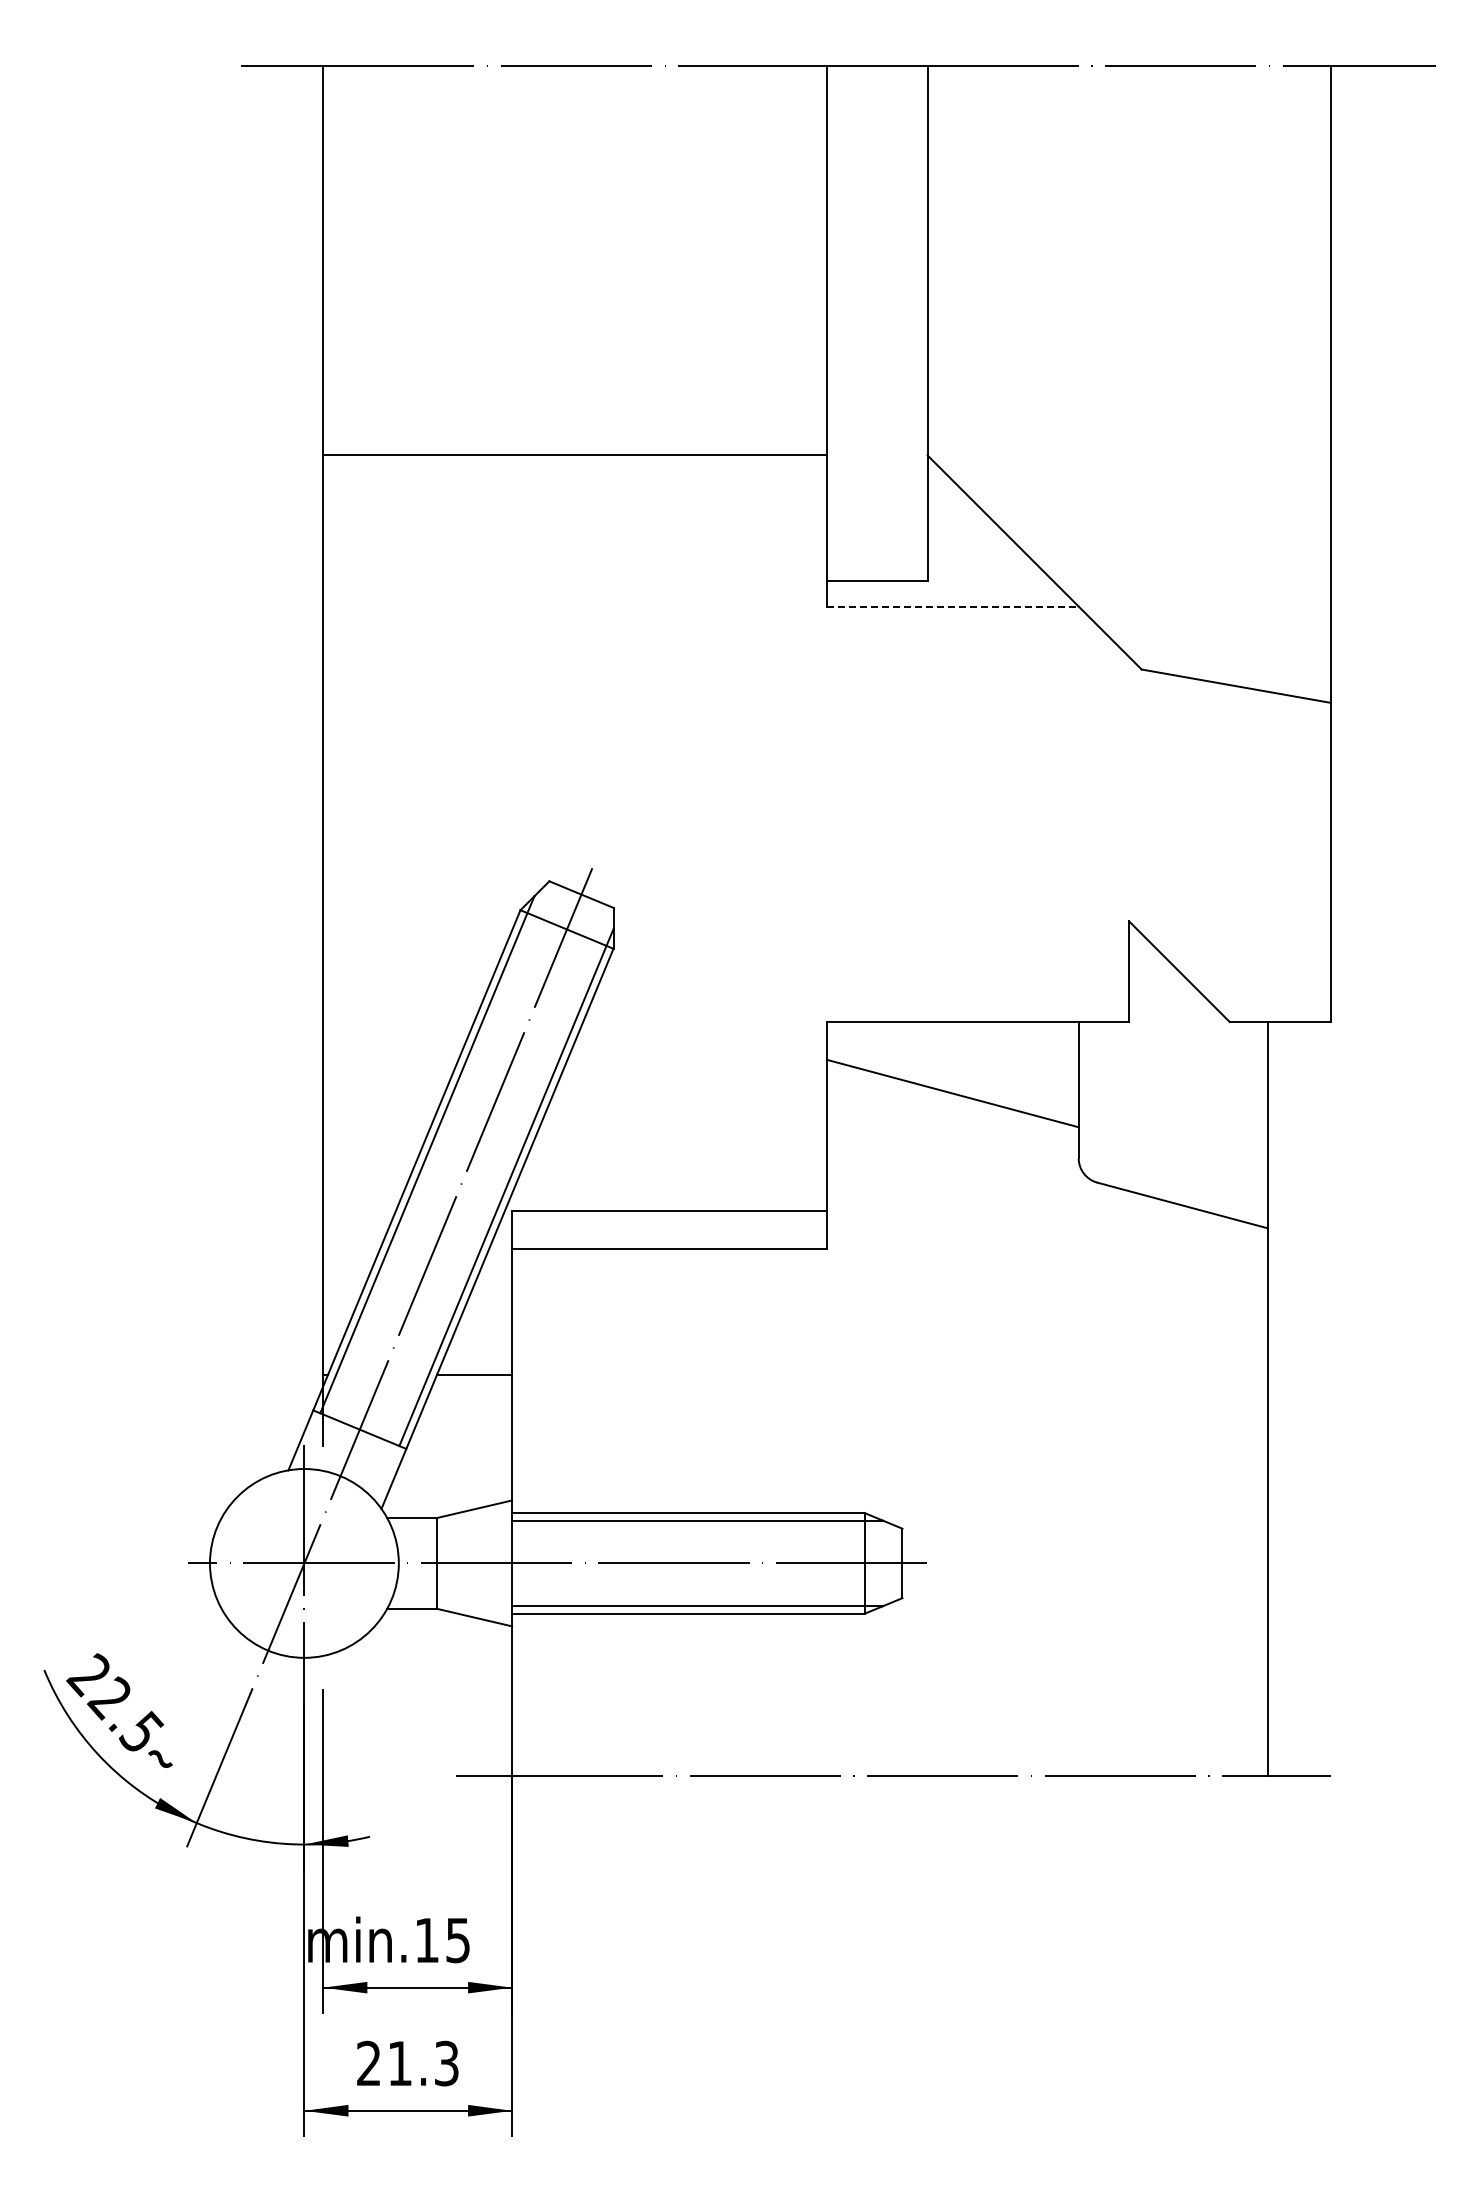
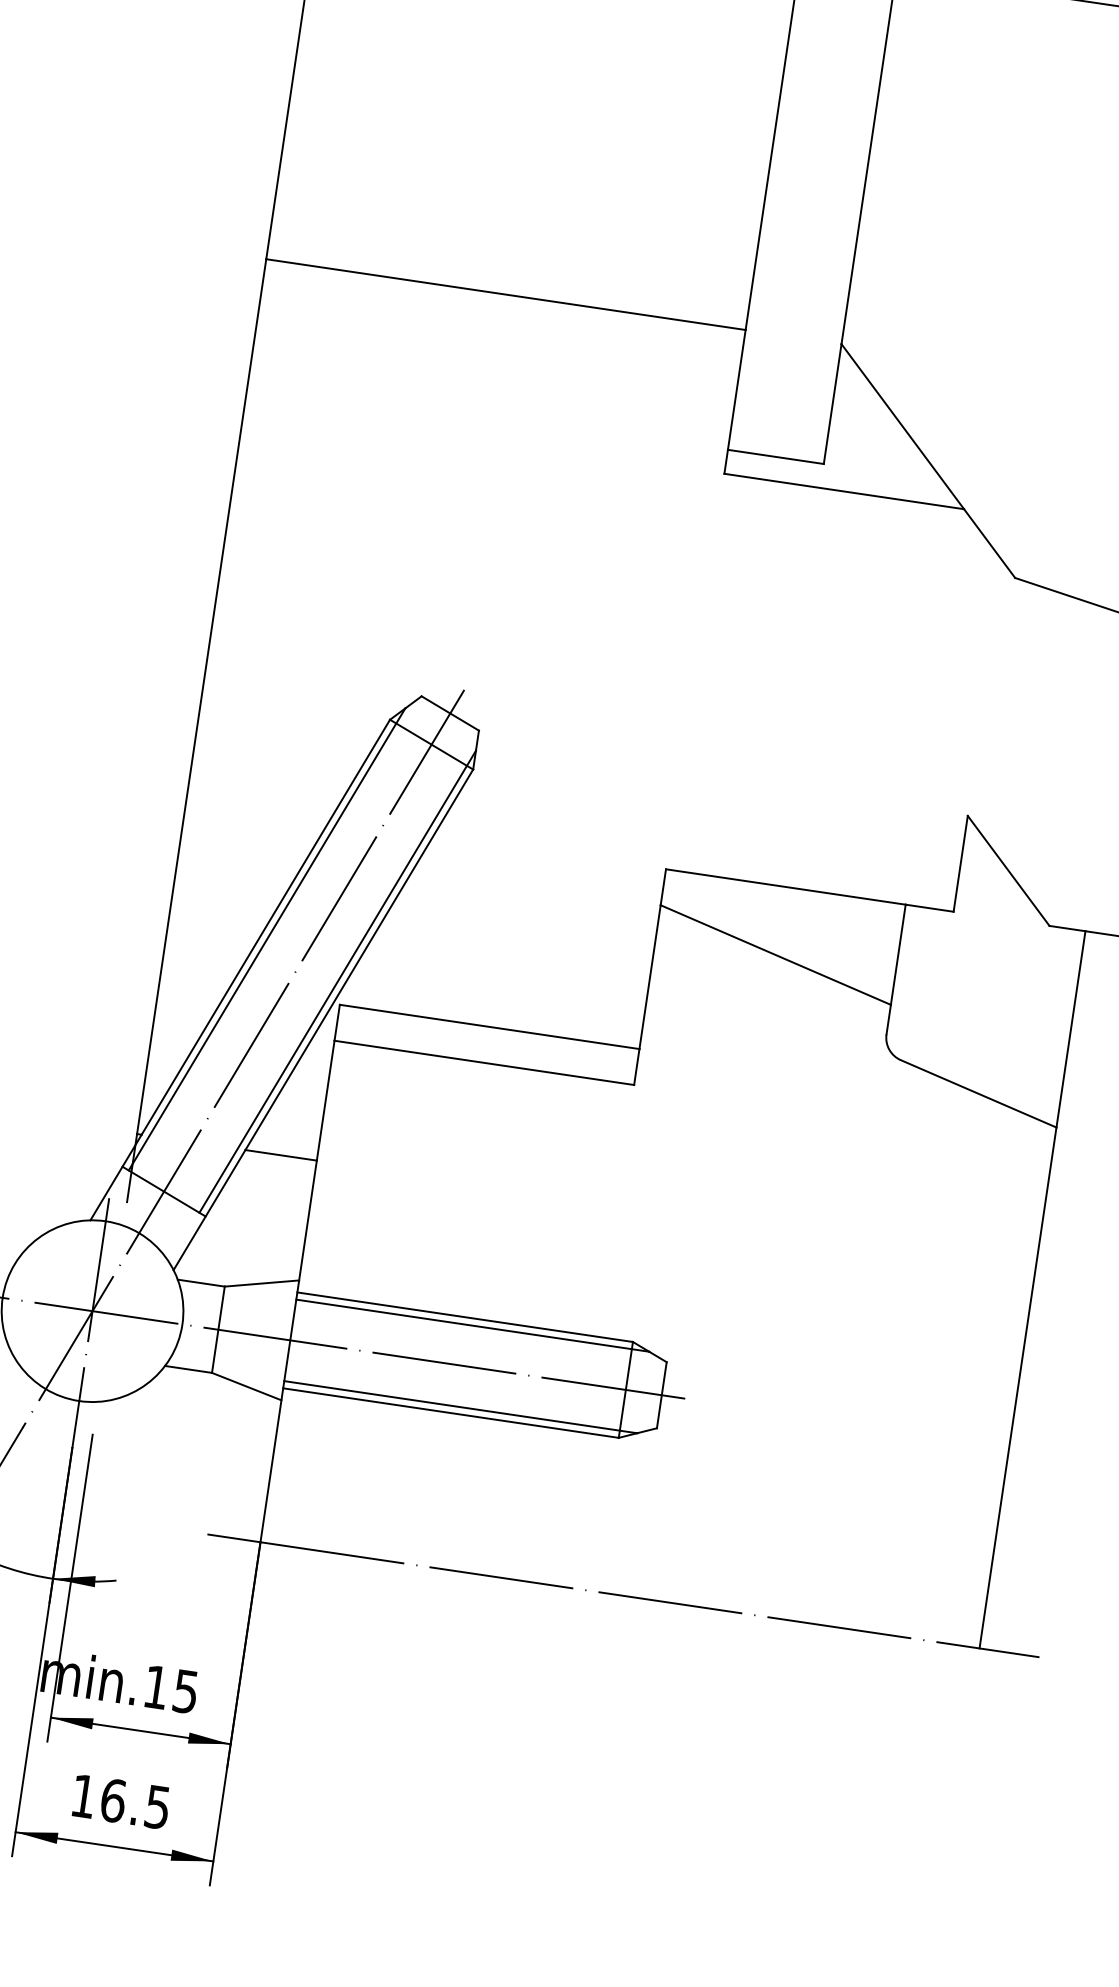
line: (952, 606) -> (843, 491), dashed -> solid
text: (407, 2063) -> (120, 1801), 21.3 -> 16.5

